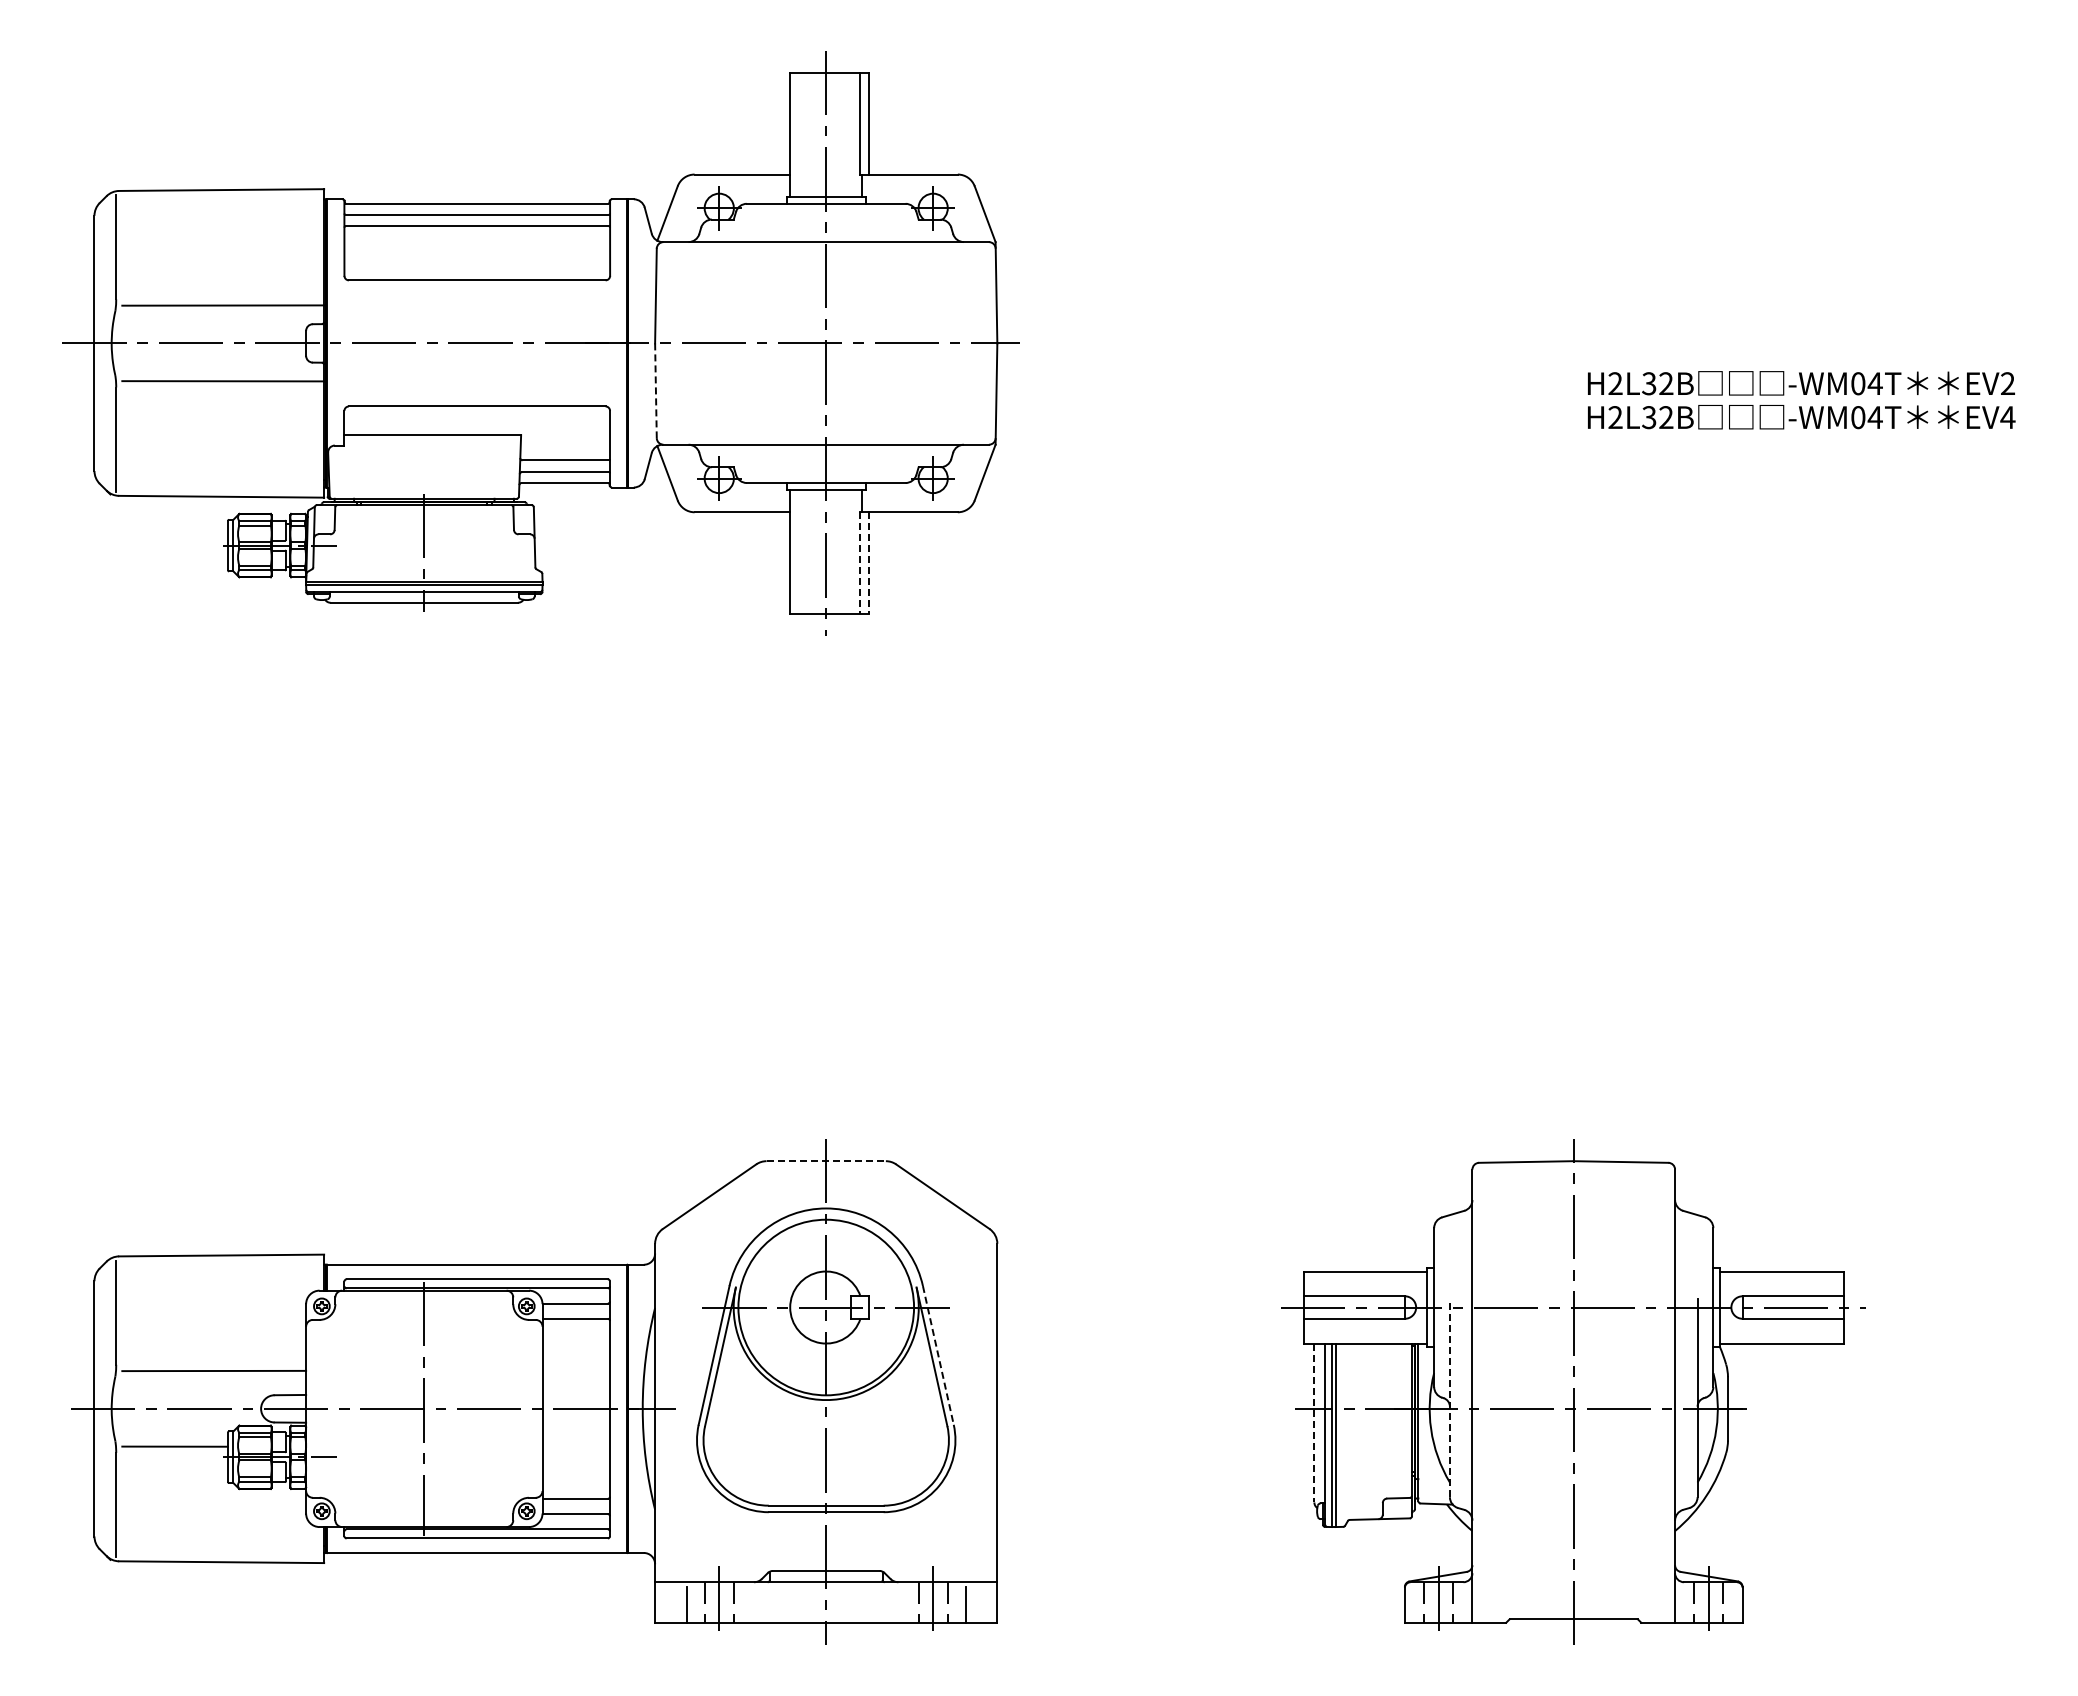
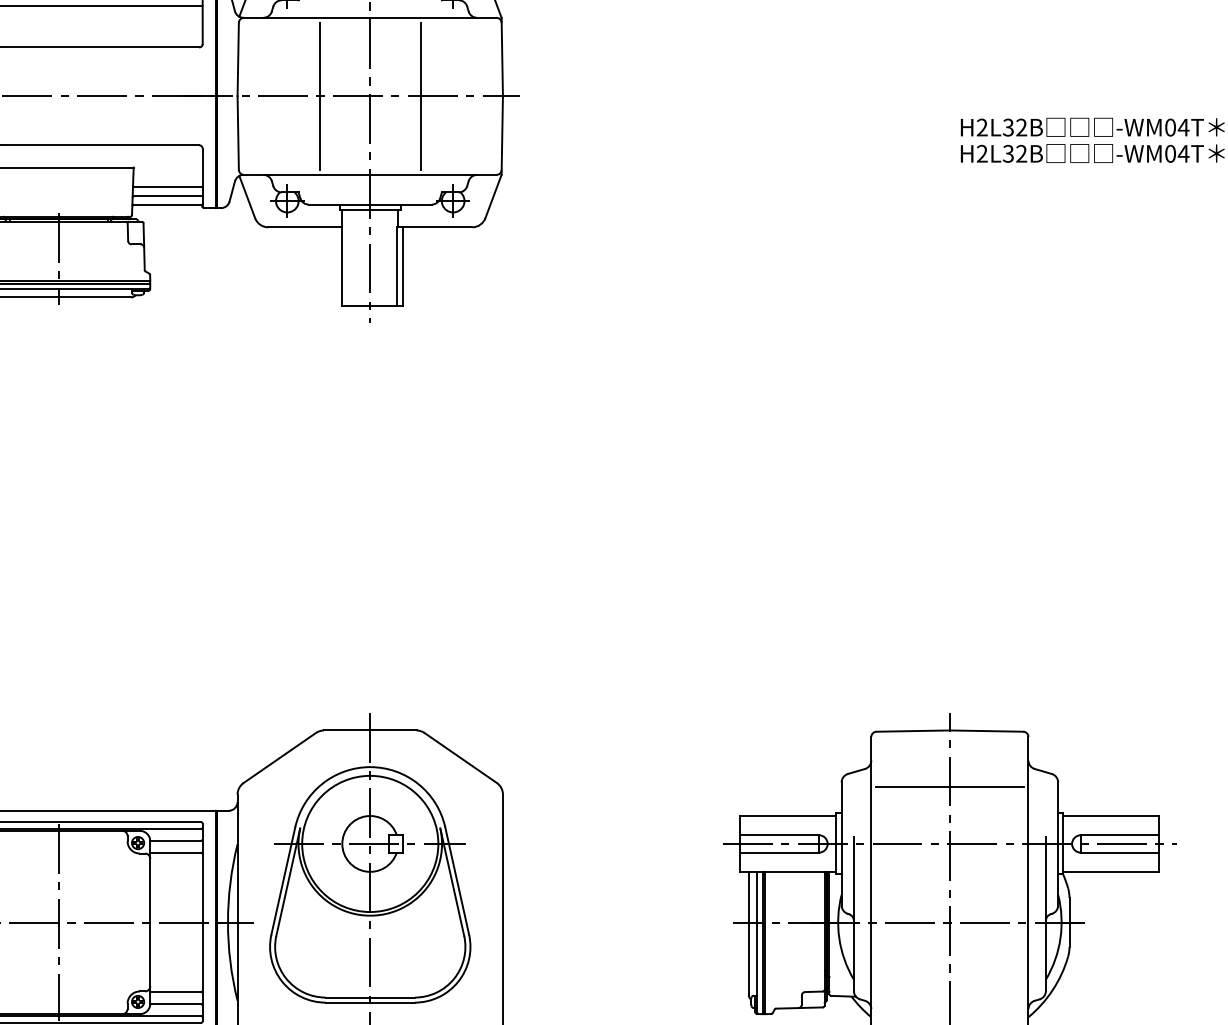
line: (760, 342) -> (319, 95), added
line: (891, 342) -> (420, 95), added
line: (655, 391) -> (237, 133), dashed -> solid
line: (860, 562) -> (396, 266), dashed -> solid
line: (869, 562) -> (403, 266), dashed -> solid
line: (826, 1161) -> (370, 730), dashed -> solid
line: (1573, 1234) -> (949, 787), added
line: (938, 1355) -> (457, 881), dashed -> solid
line: (1449, 1397) -> (853, 913), dashed -> solid
line: (1314, 1423) -> (748, 933), dashed -> solid

